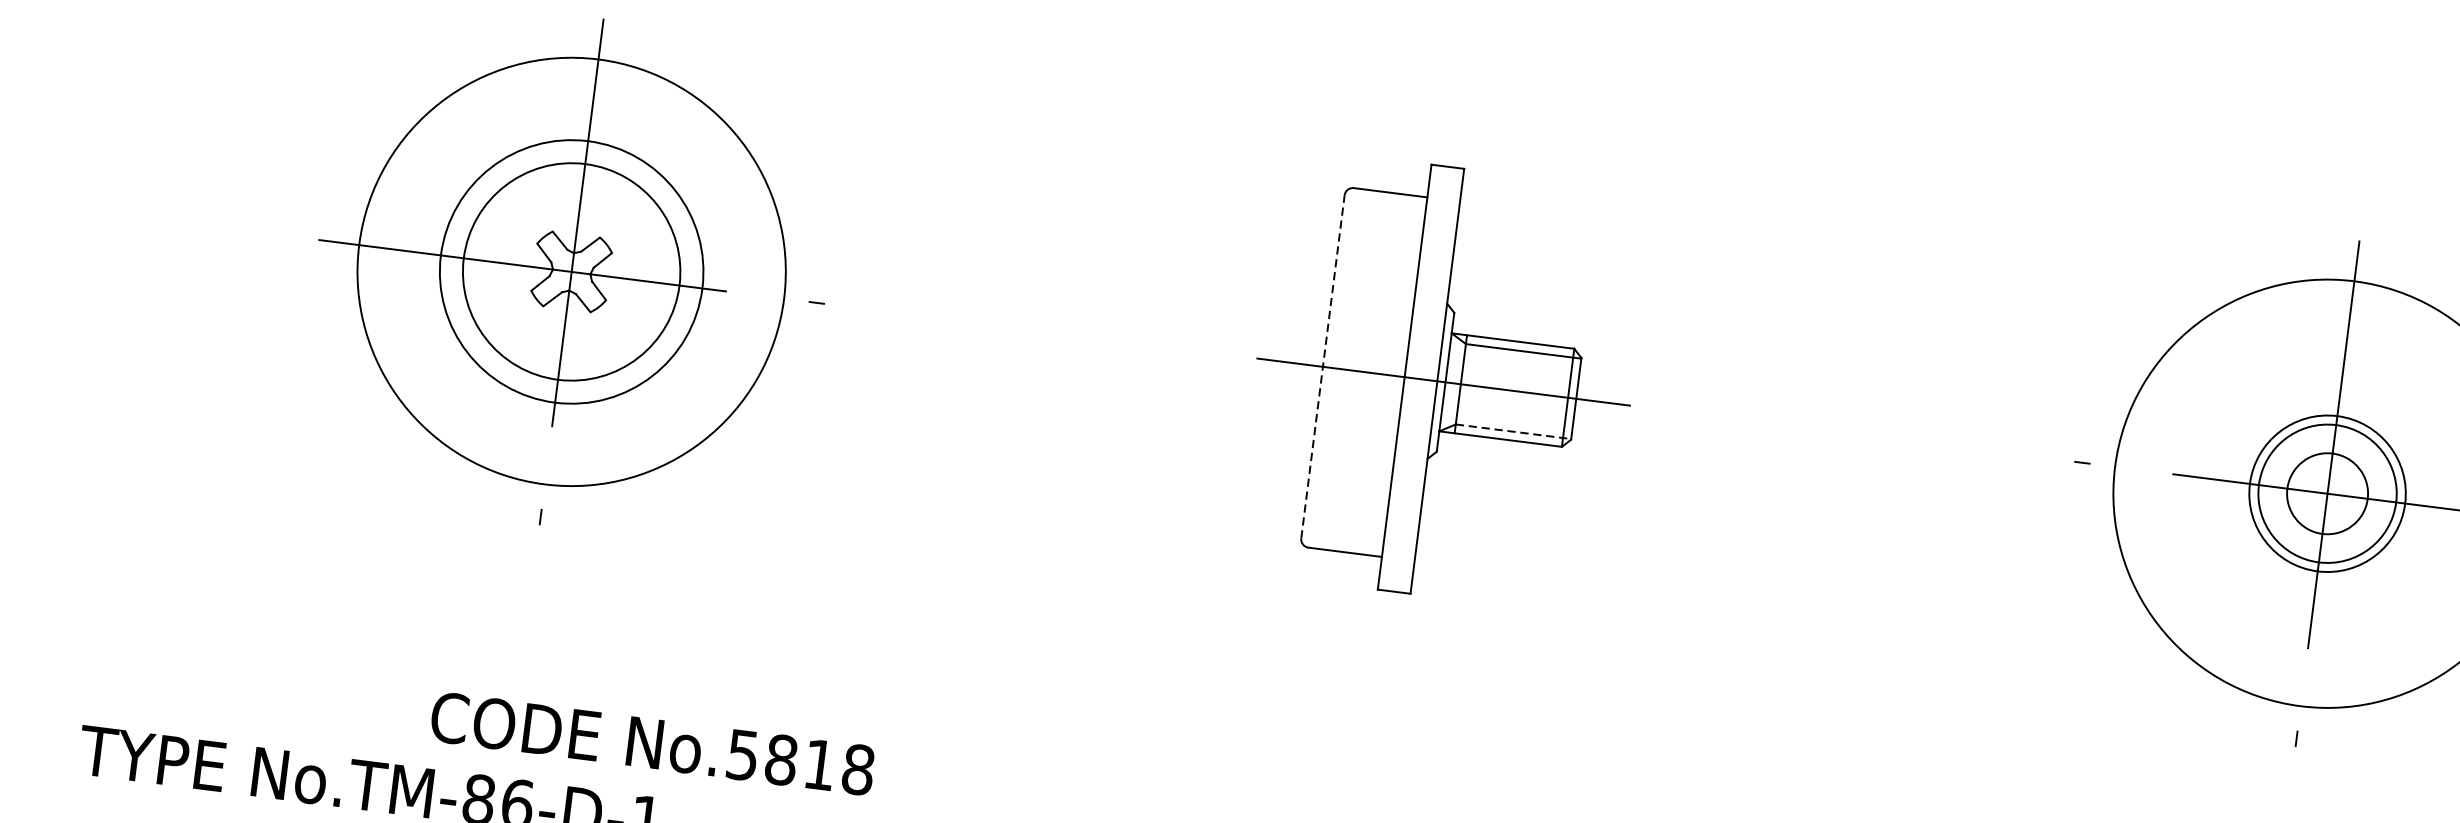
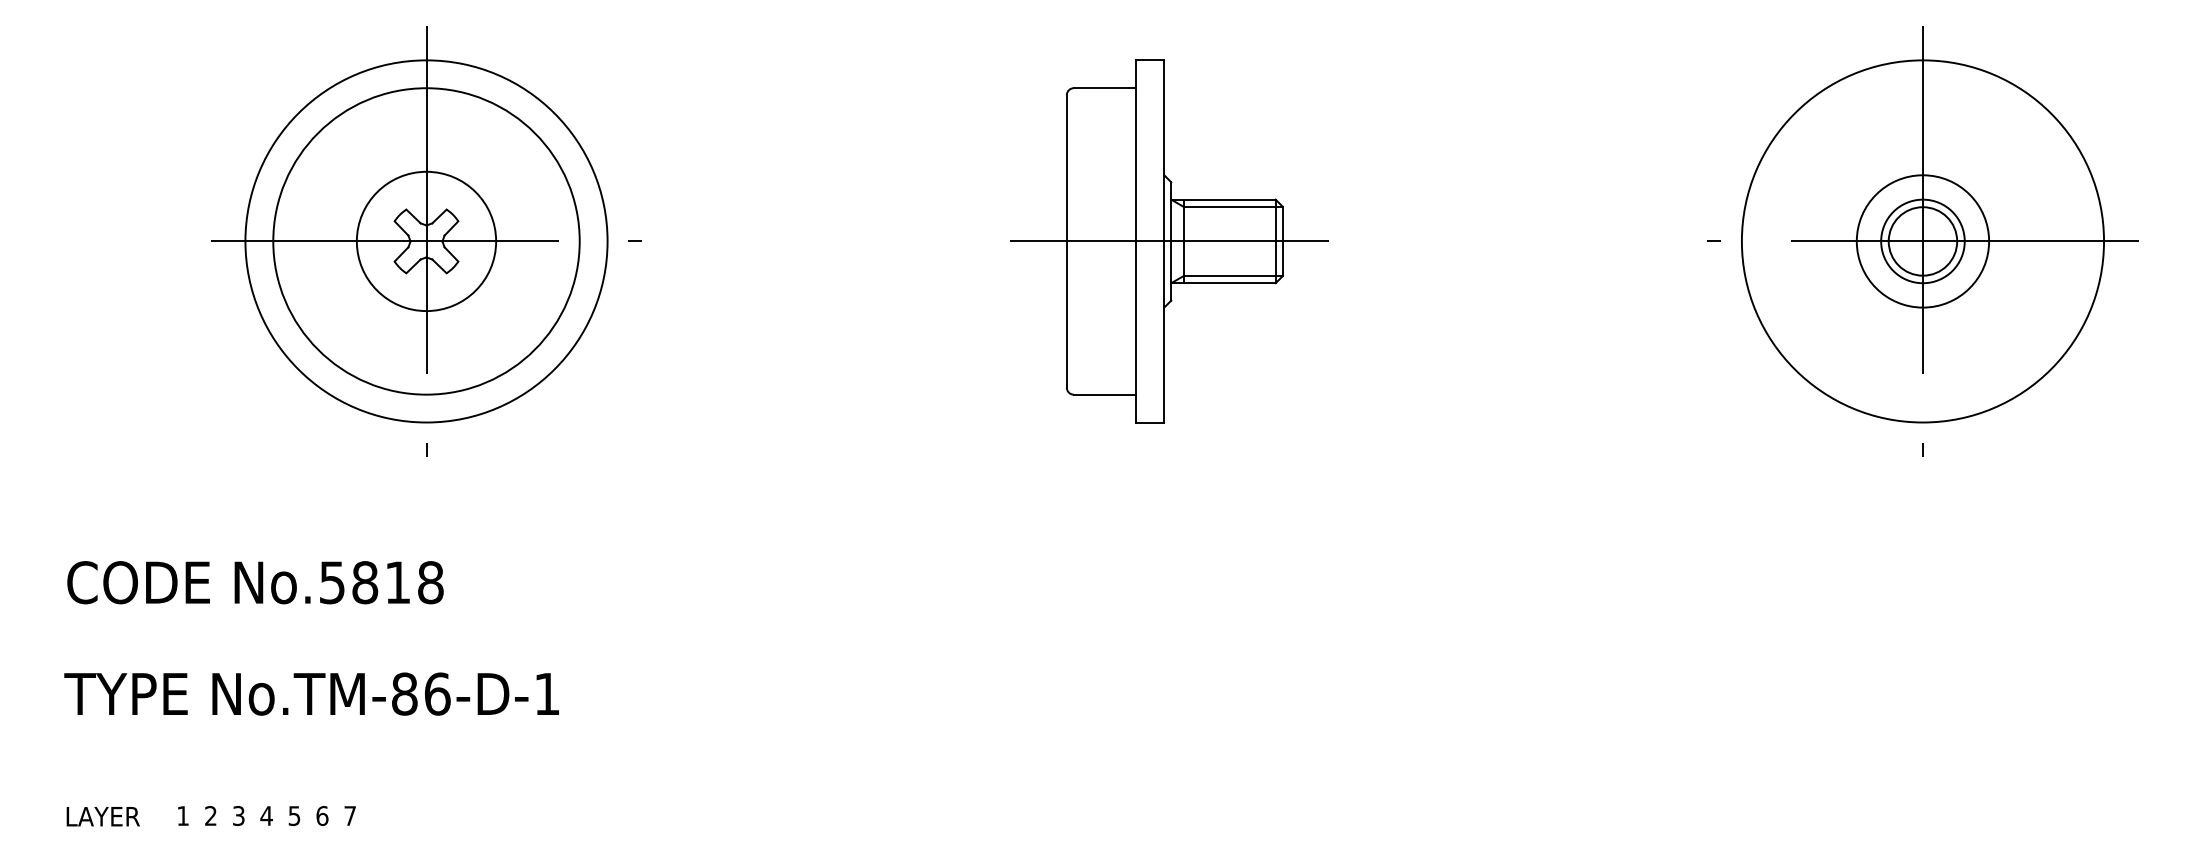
circle: (571, 272) -> (426, 241), size x0.62
circle: (571, 272) -> (426, 241), size x1.67
line: (1322, 365) -> (1066, 240), dashed -> solid
line: (1513, 431) -> (1233, 275), dashed -> solid
circle: (2327, 493) -> (1922, 241), size x0.71
text: (652, 743) -> (255, 582), moved

